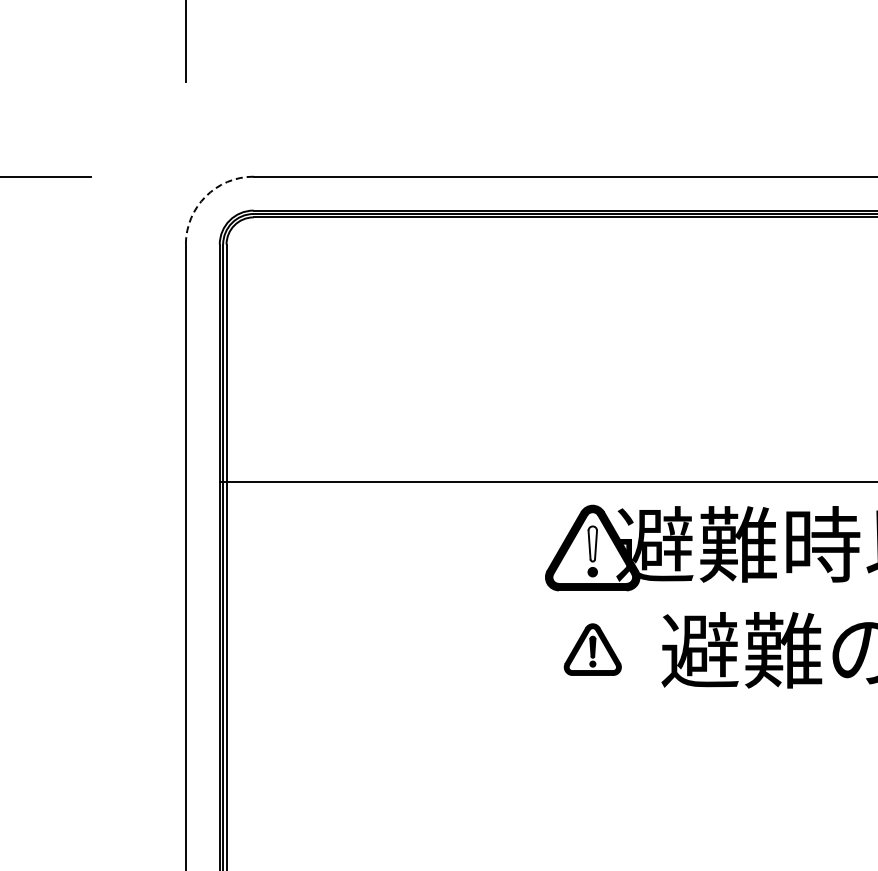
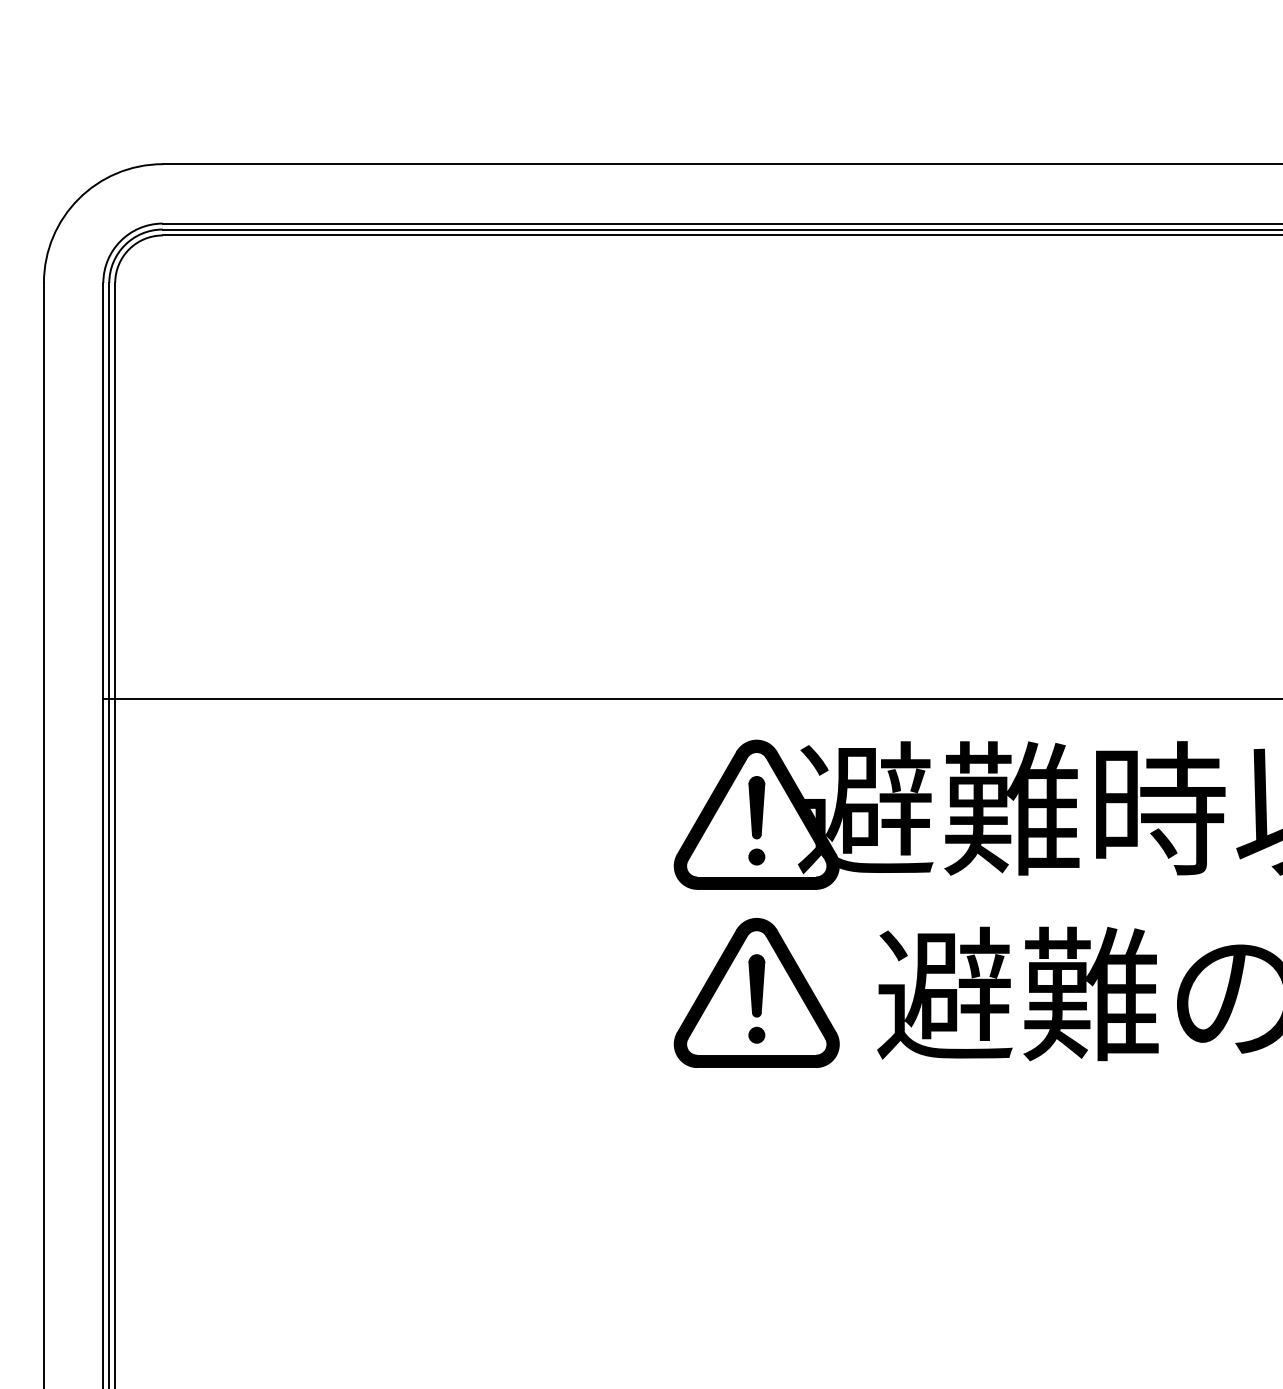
arc: (205, 196) -> (78, 198), dashed -> solid
fill: (592, 543) -> (756, 806), added
part: (592, 649) -> (756, 992), size x1.67

